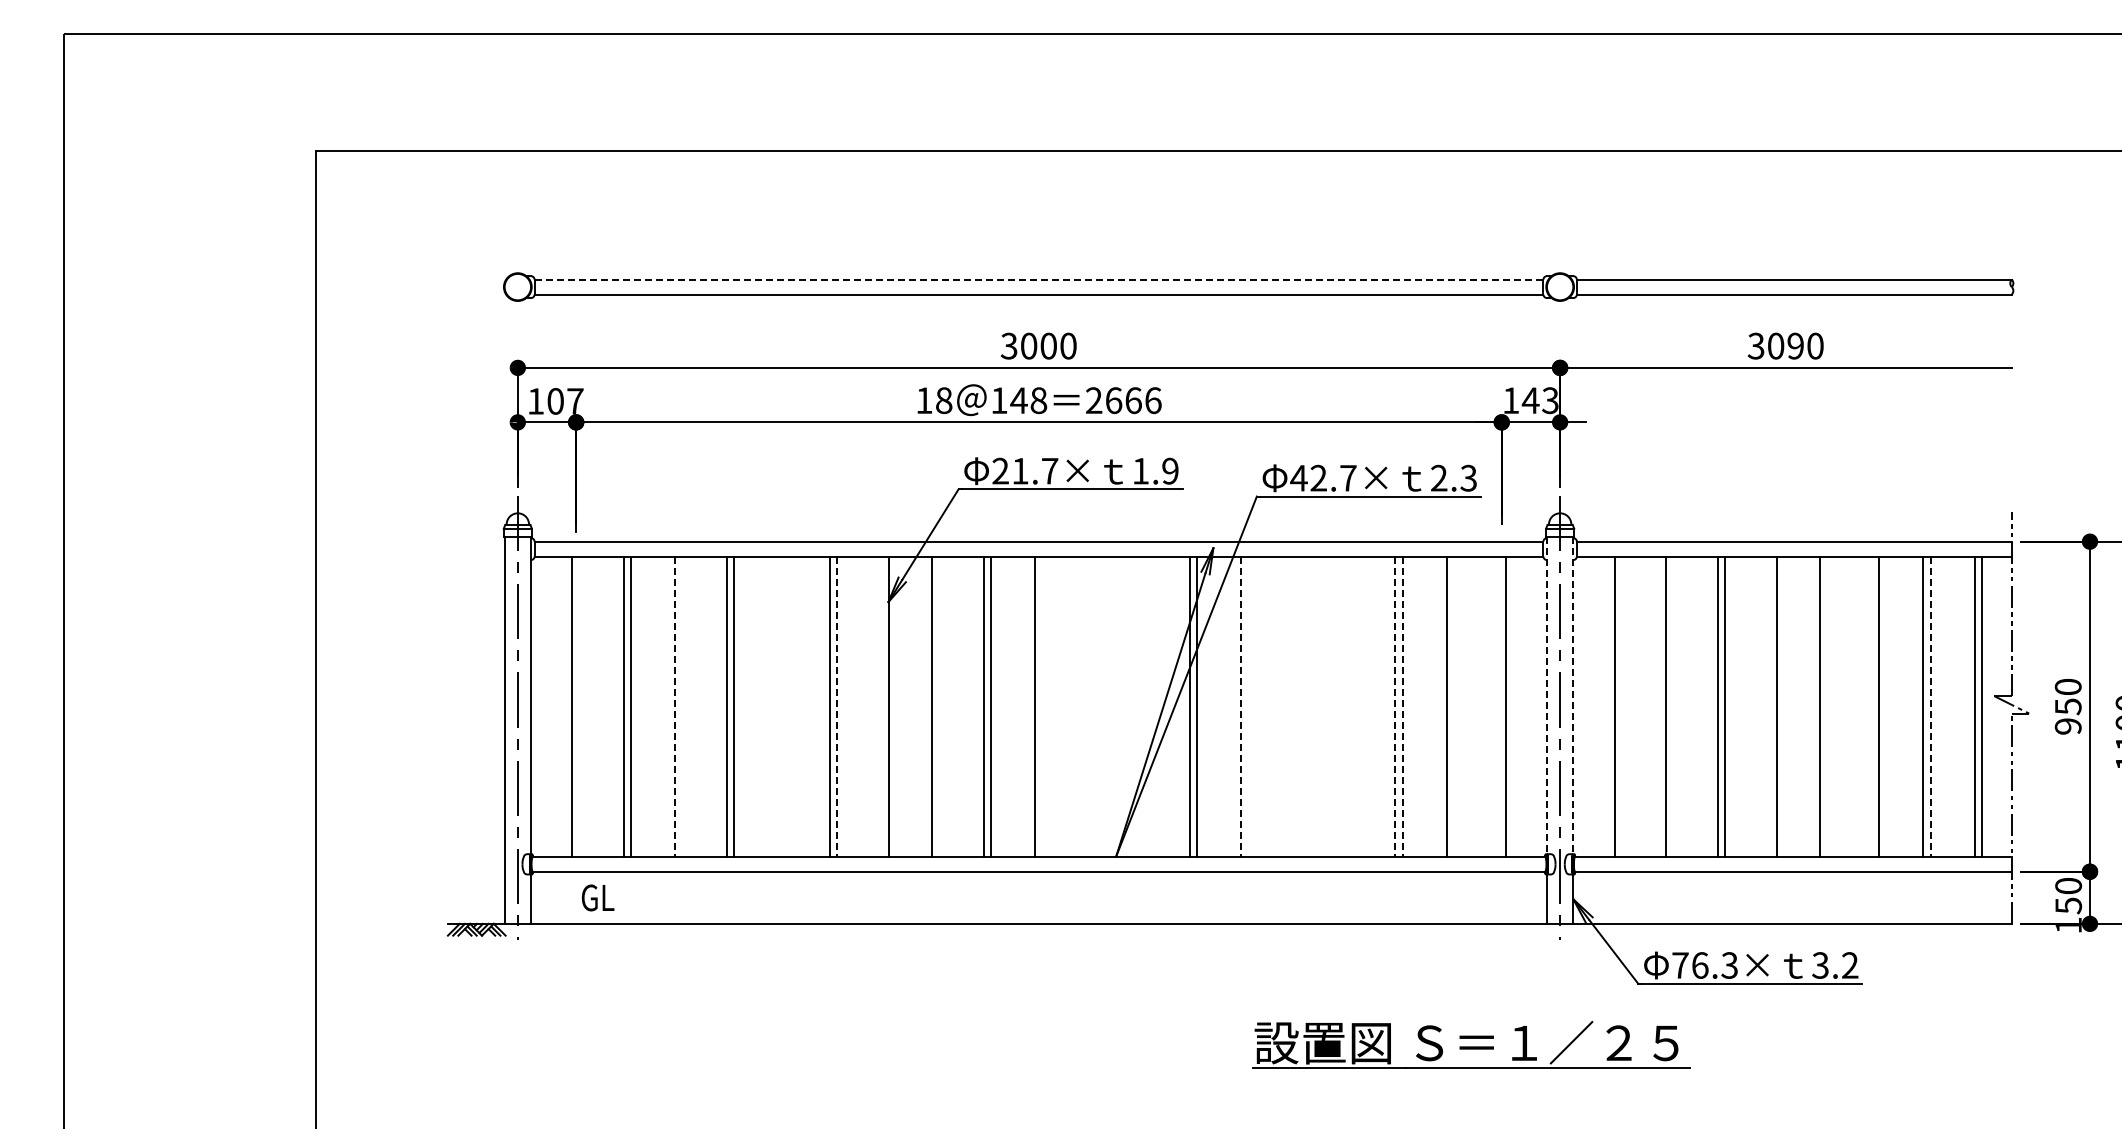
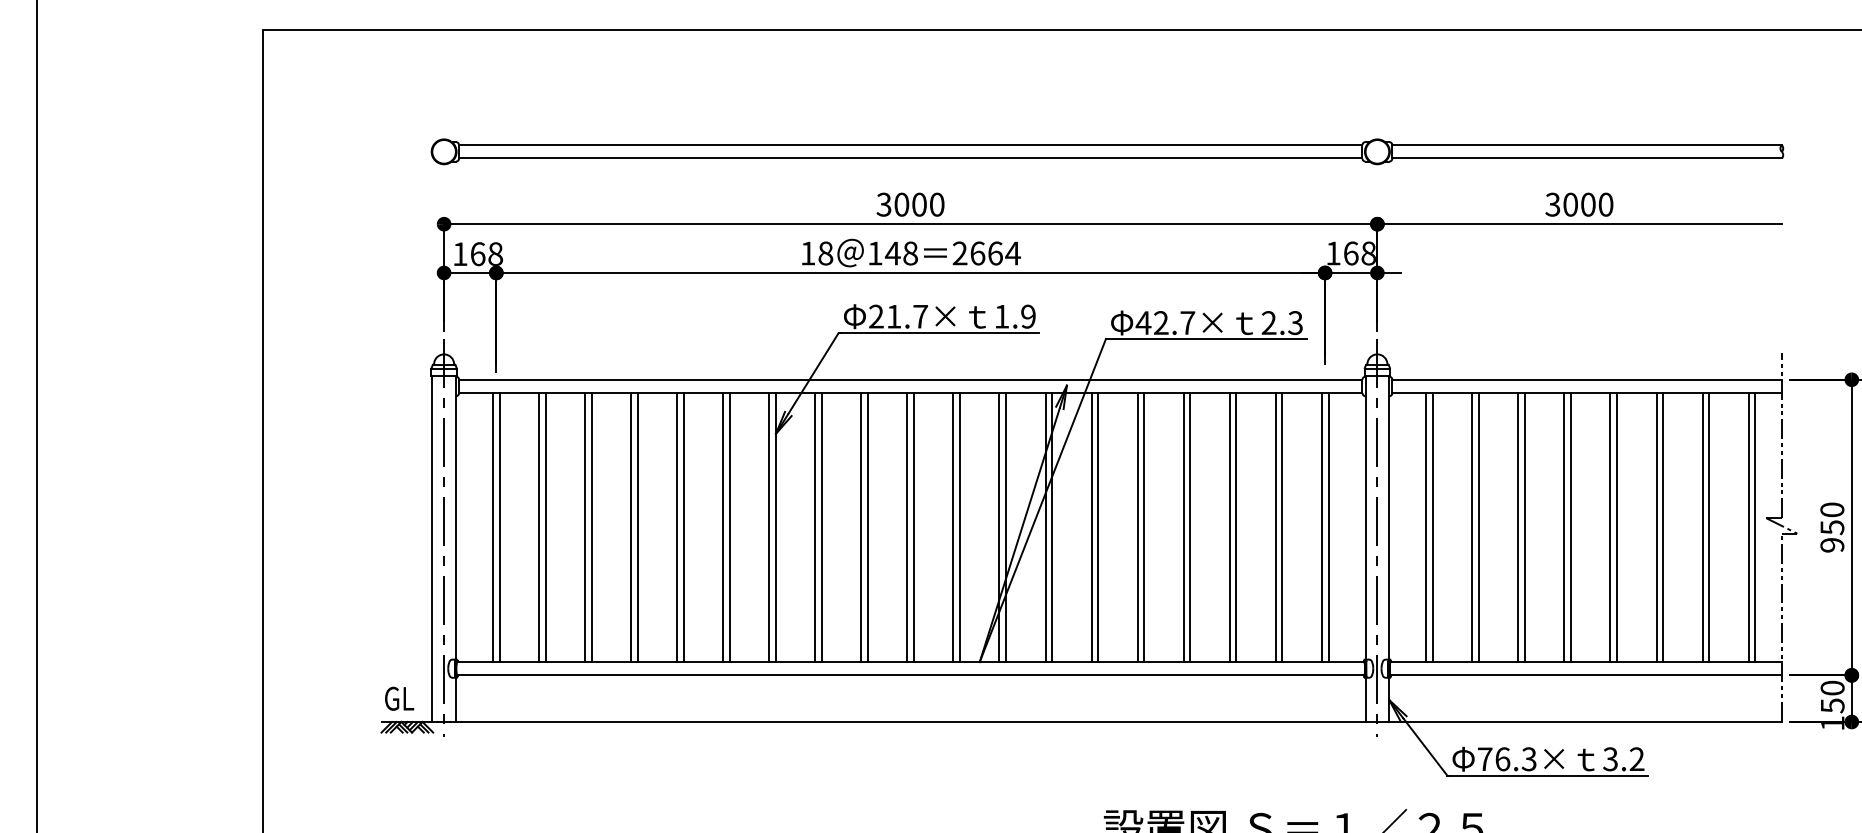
line: (1039, 279) -> (911, 145), dashed -> solid
text: (1795, 345) -> (1588, 204), 3090 -> 3000
text: (1153, 400) -> (1013, 253), 2666 -> 2664
text: (1539, 400) -> (1358, 253), 143 -> 168
text: (565, 401) -> (486, 254), 107 -> 168
line: (1546, 695) -> (1365, 517), dashed -> solid
line: (1573, 695) -> (1389, 517), dashed -> solid
line: (579, 706) -> (499, 527), added
line: (682, 706) -> (591, 527), added
line: (778, 706) -> (677, 527), added
line: (785, 706) -> (683, 527), added
line: (880, 706) -> (768, 527), added
line: (939, 706) -> (821, 527), added
line: (1042, 706) -> (913, 527), added
line: (1086, 706) -> (953, 527), added
line: (1094, 706) -> (960, 527), added
line: (1138, 706) -> (999, 527), added
line: (1145, 706) -> (1006, 527), added
line: (1248, 706) -> (1098, 527), added
line: (1292, 706) -> (1137, 527), added
line: (1299, 706) -> (1144, 527), added
line: (1343, 706) -> (1183, 527), added
line: (1351, 706) -> (1190, 527), added
line: (1454, 706) -> (1282, 527), added
line: (1498, 706) -> (1322, 527), added
line: (1622, 706) -> (1433, 527), added
line: (1673, 706) -> (1478, 527), added
line: (1769, 706) -> (1564, 527), added
line: (1827, 706) -> (1616, 527), added
line: (1871, 706) -> (1656, 527), added
line: (675, 707) -> (585, 528), dashed -> solid
line: (837, 707) -> (730, 528), dashed -> solid
line: (1240, 707) -> (1091, 528), dashed -> solid
line: (1395, 707) -> (1229, 528), dashed -> solid
line: (1402, 707) -> (1236, 528), dashed -> solid
line: (1930, 707) -> (1709, 528), dashed -> solid
text: (597, 897) -> (399, 698), moved

